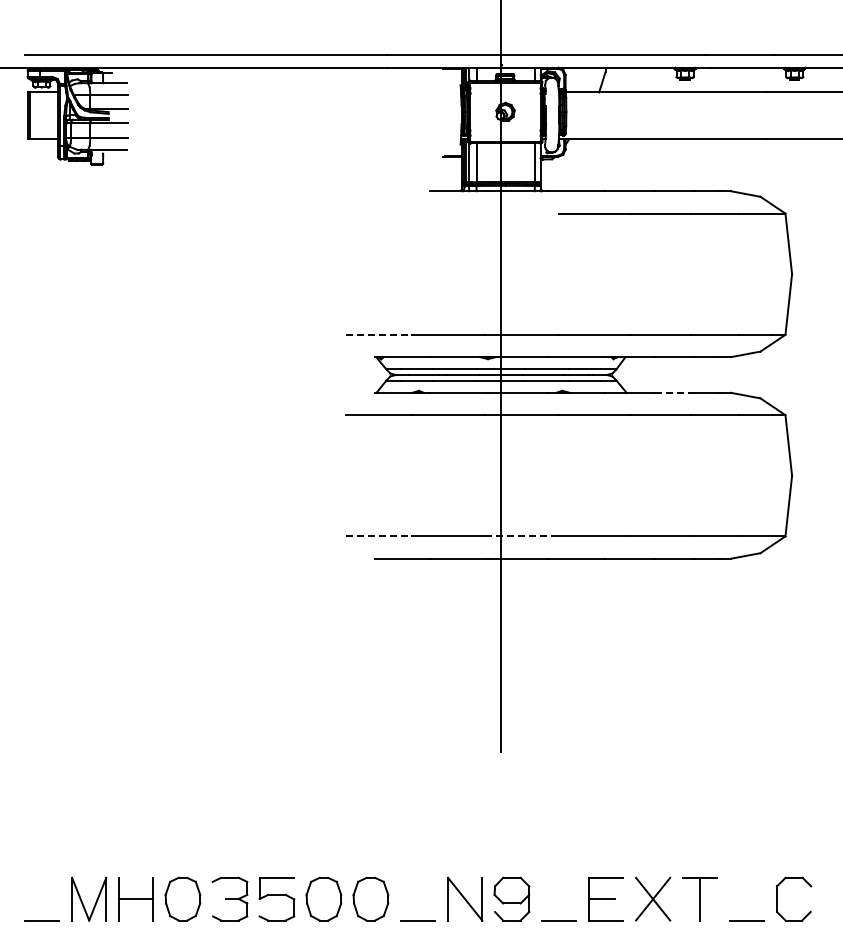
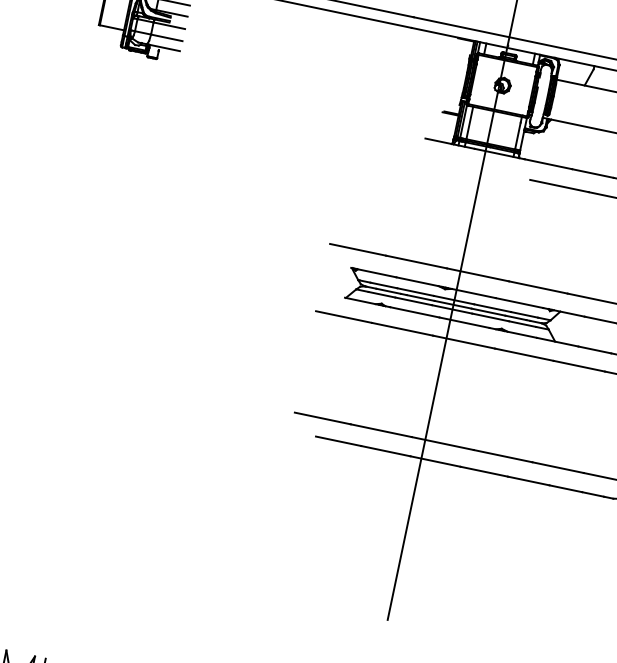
line: (379, 334) -> (358, 249), dashed -> solid
line: (674, 392) -> (595, 349), dashed -> solid
line: (379, 536) -> (323, 418), dashed -> solid
line: (522, 536) -> (442, 443), dashed -> solid

